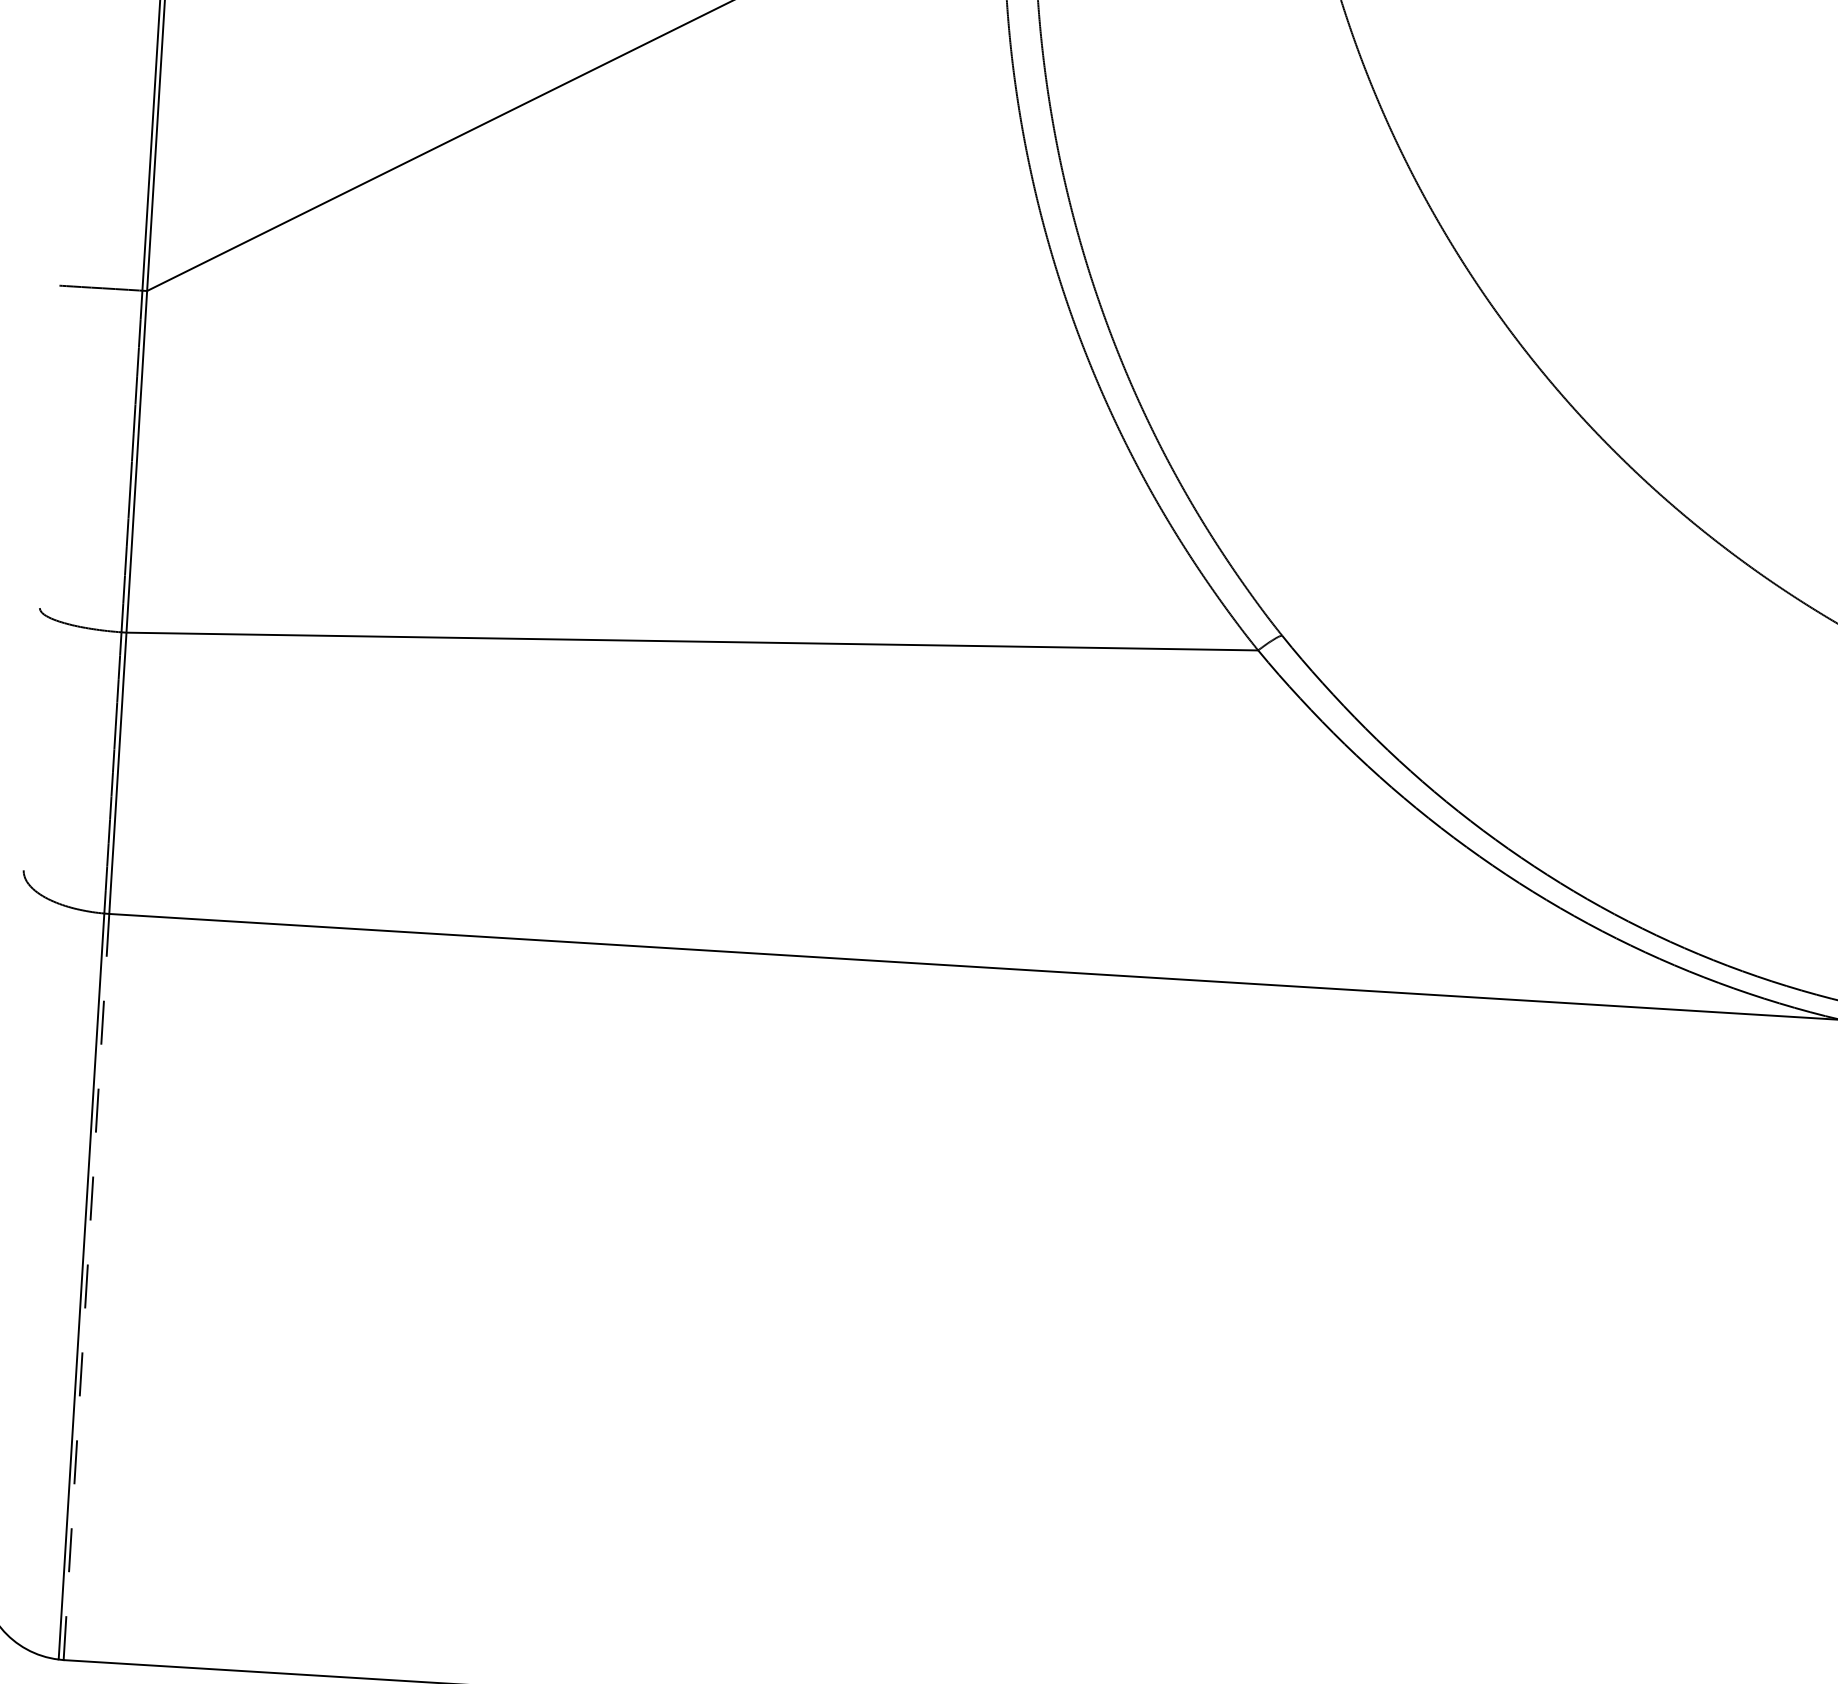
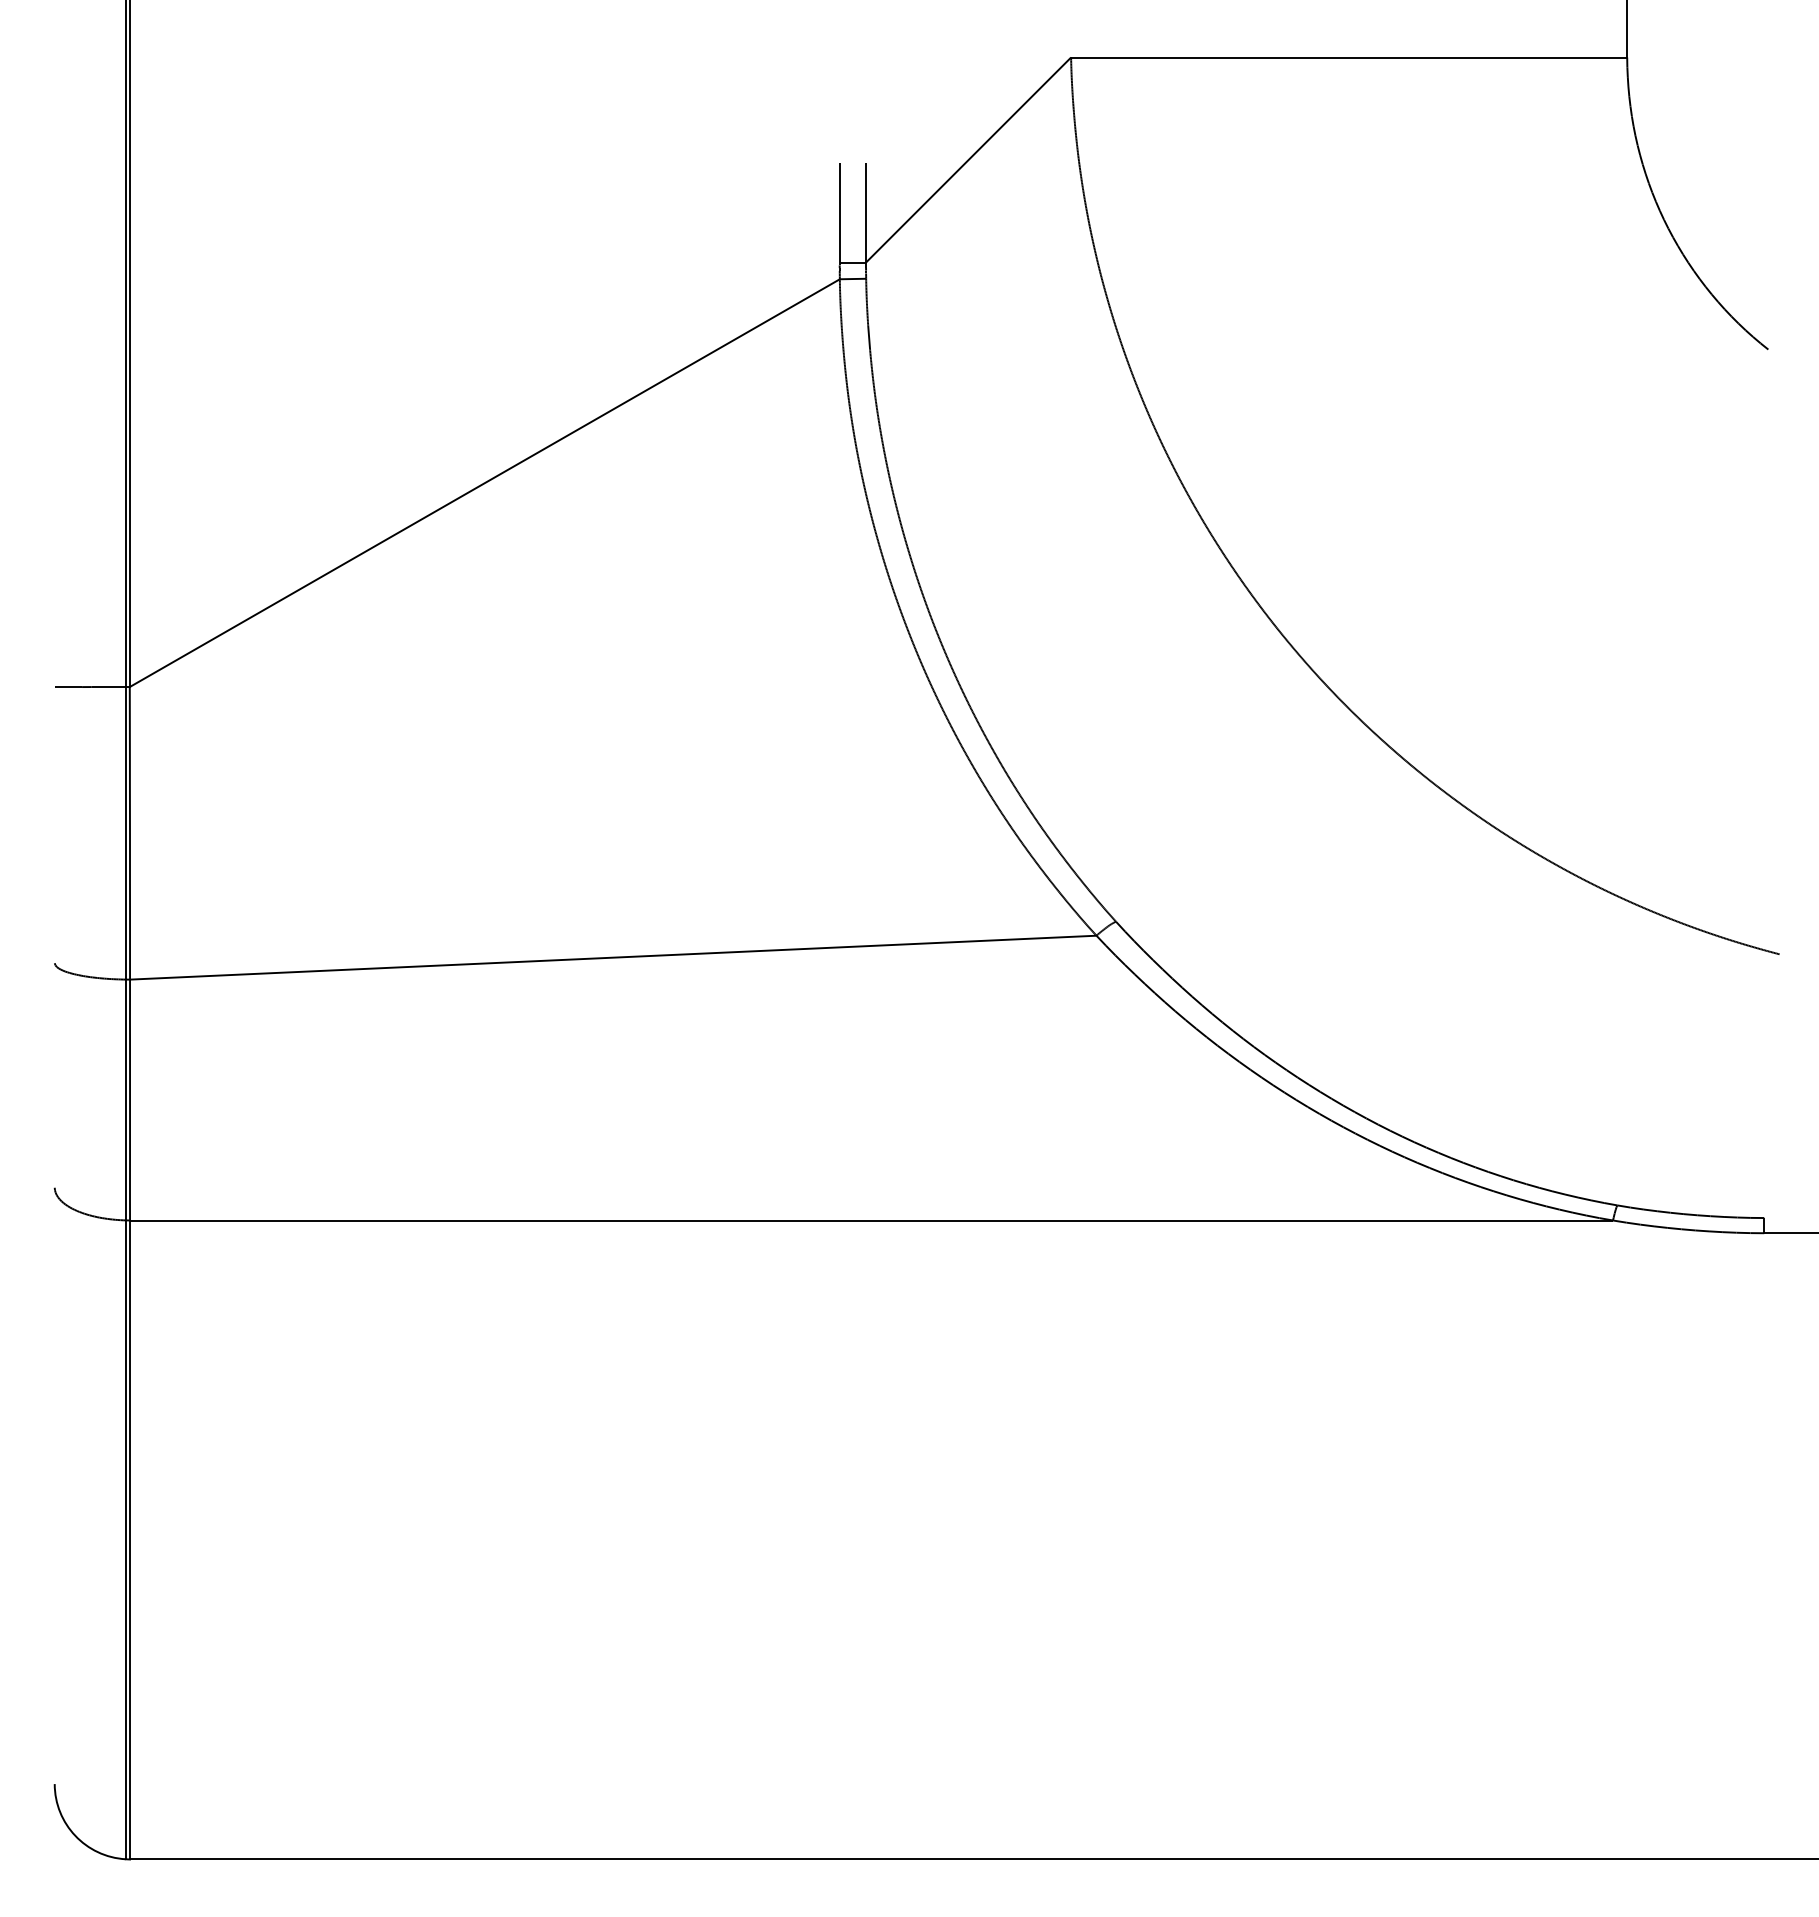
line: (87, 1286) -> (130, 1539), dashed -> solid

